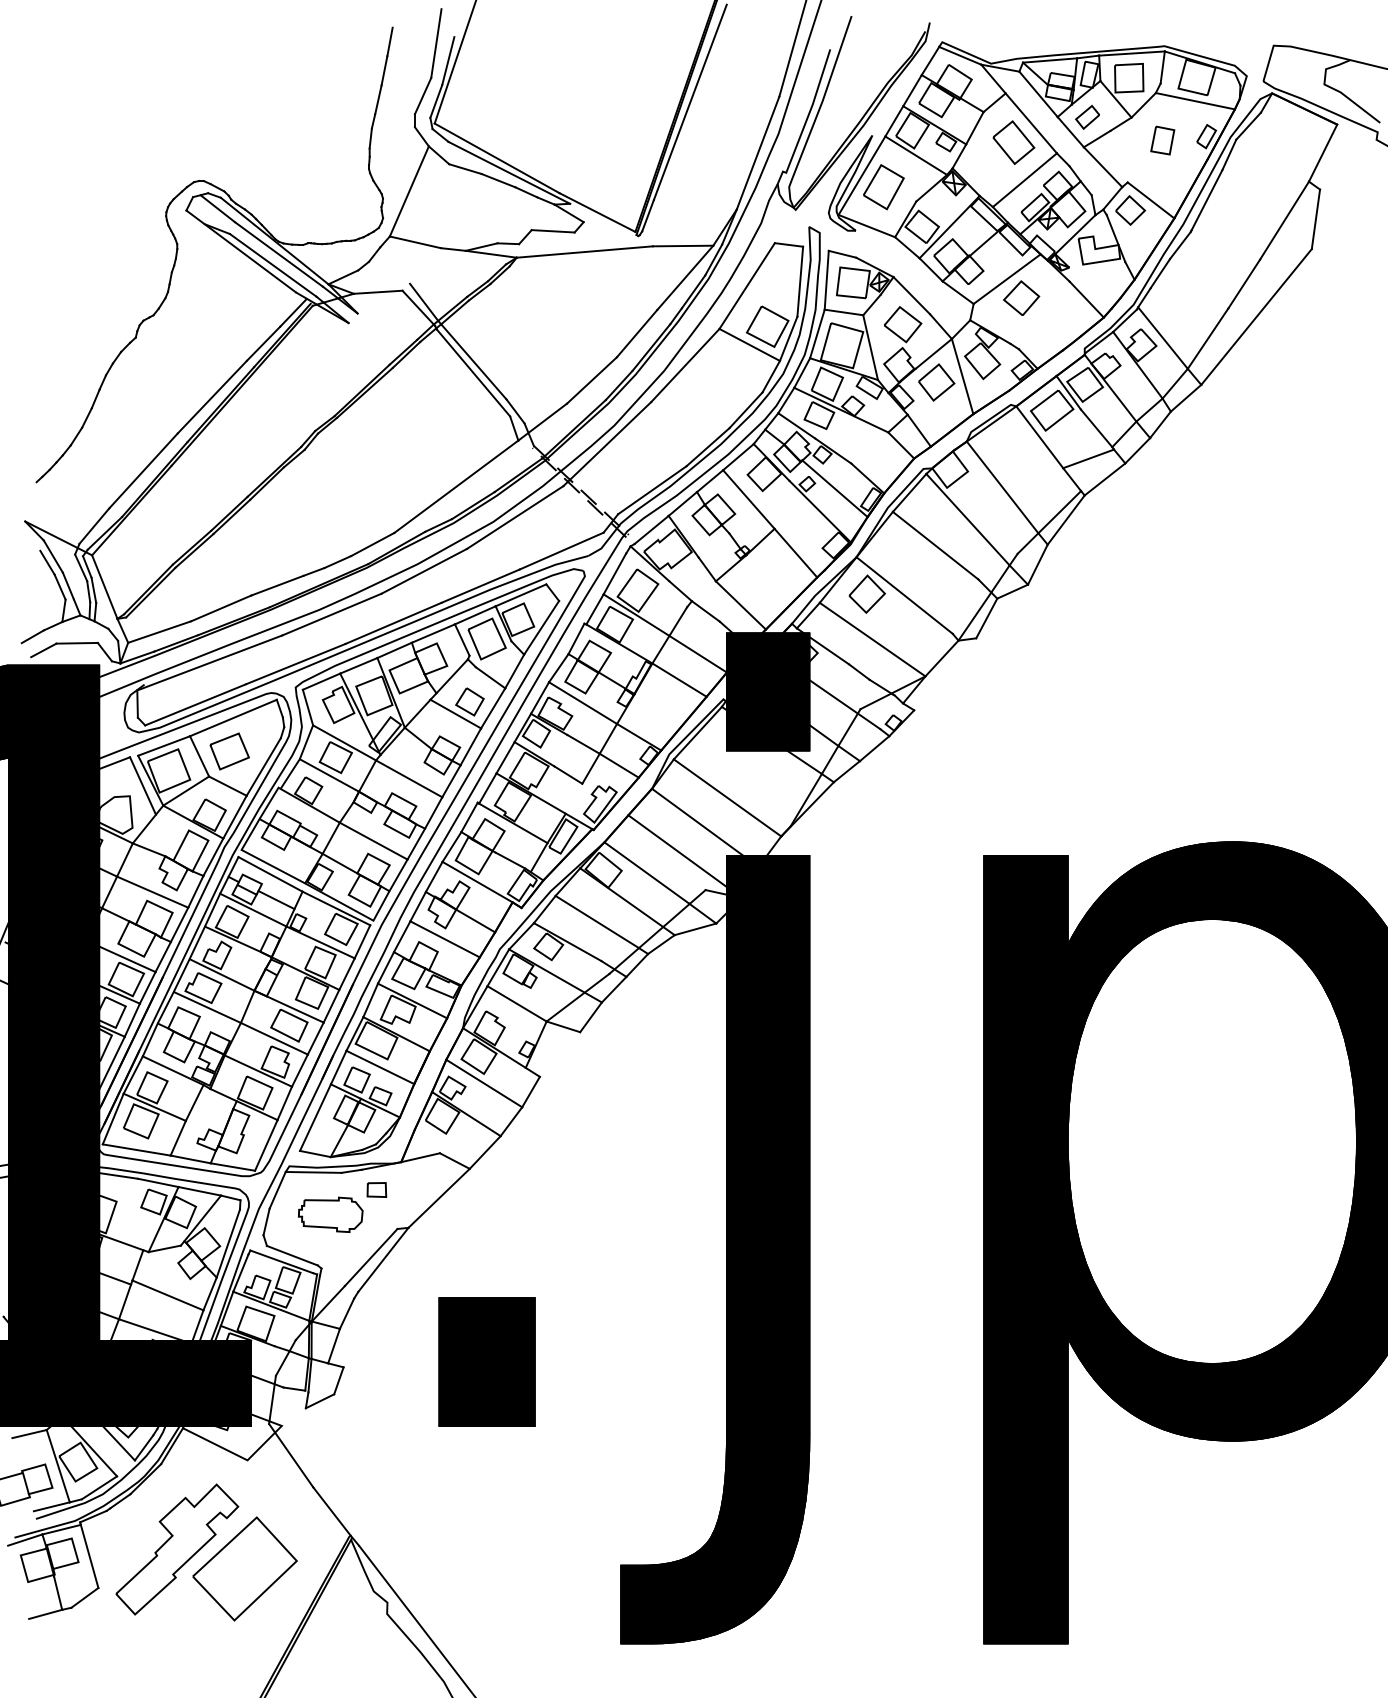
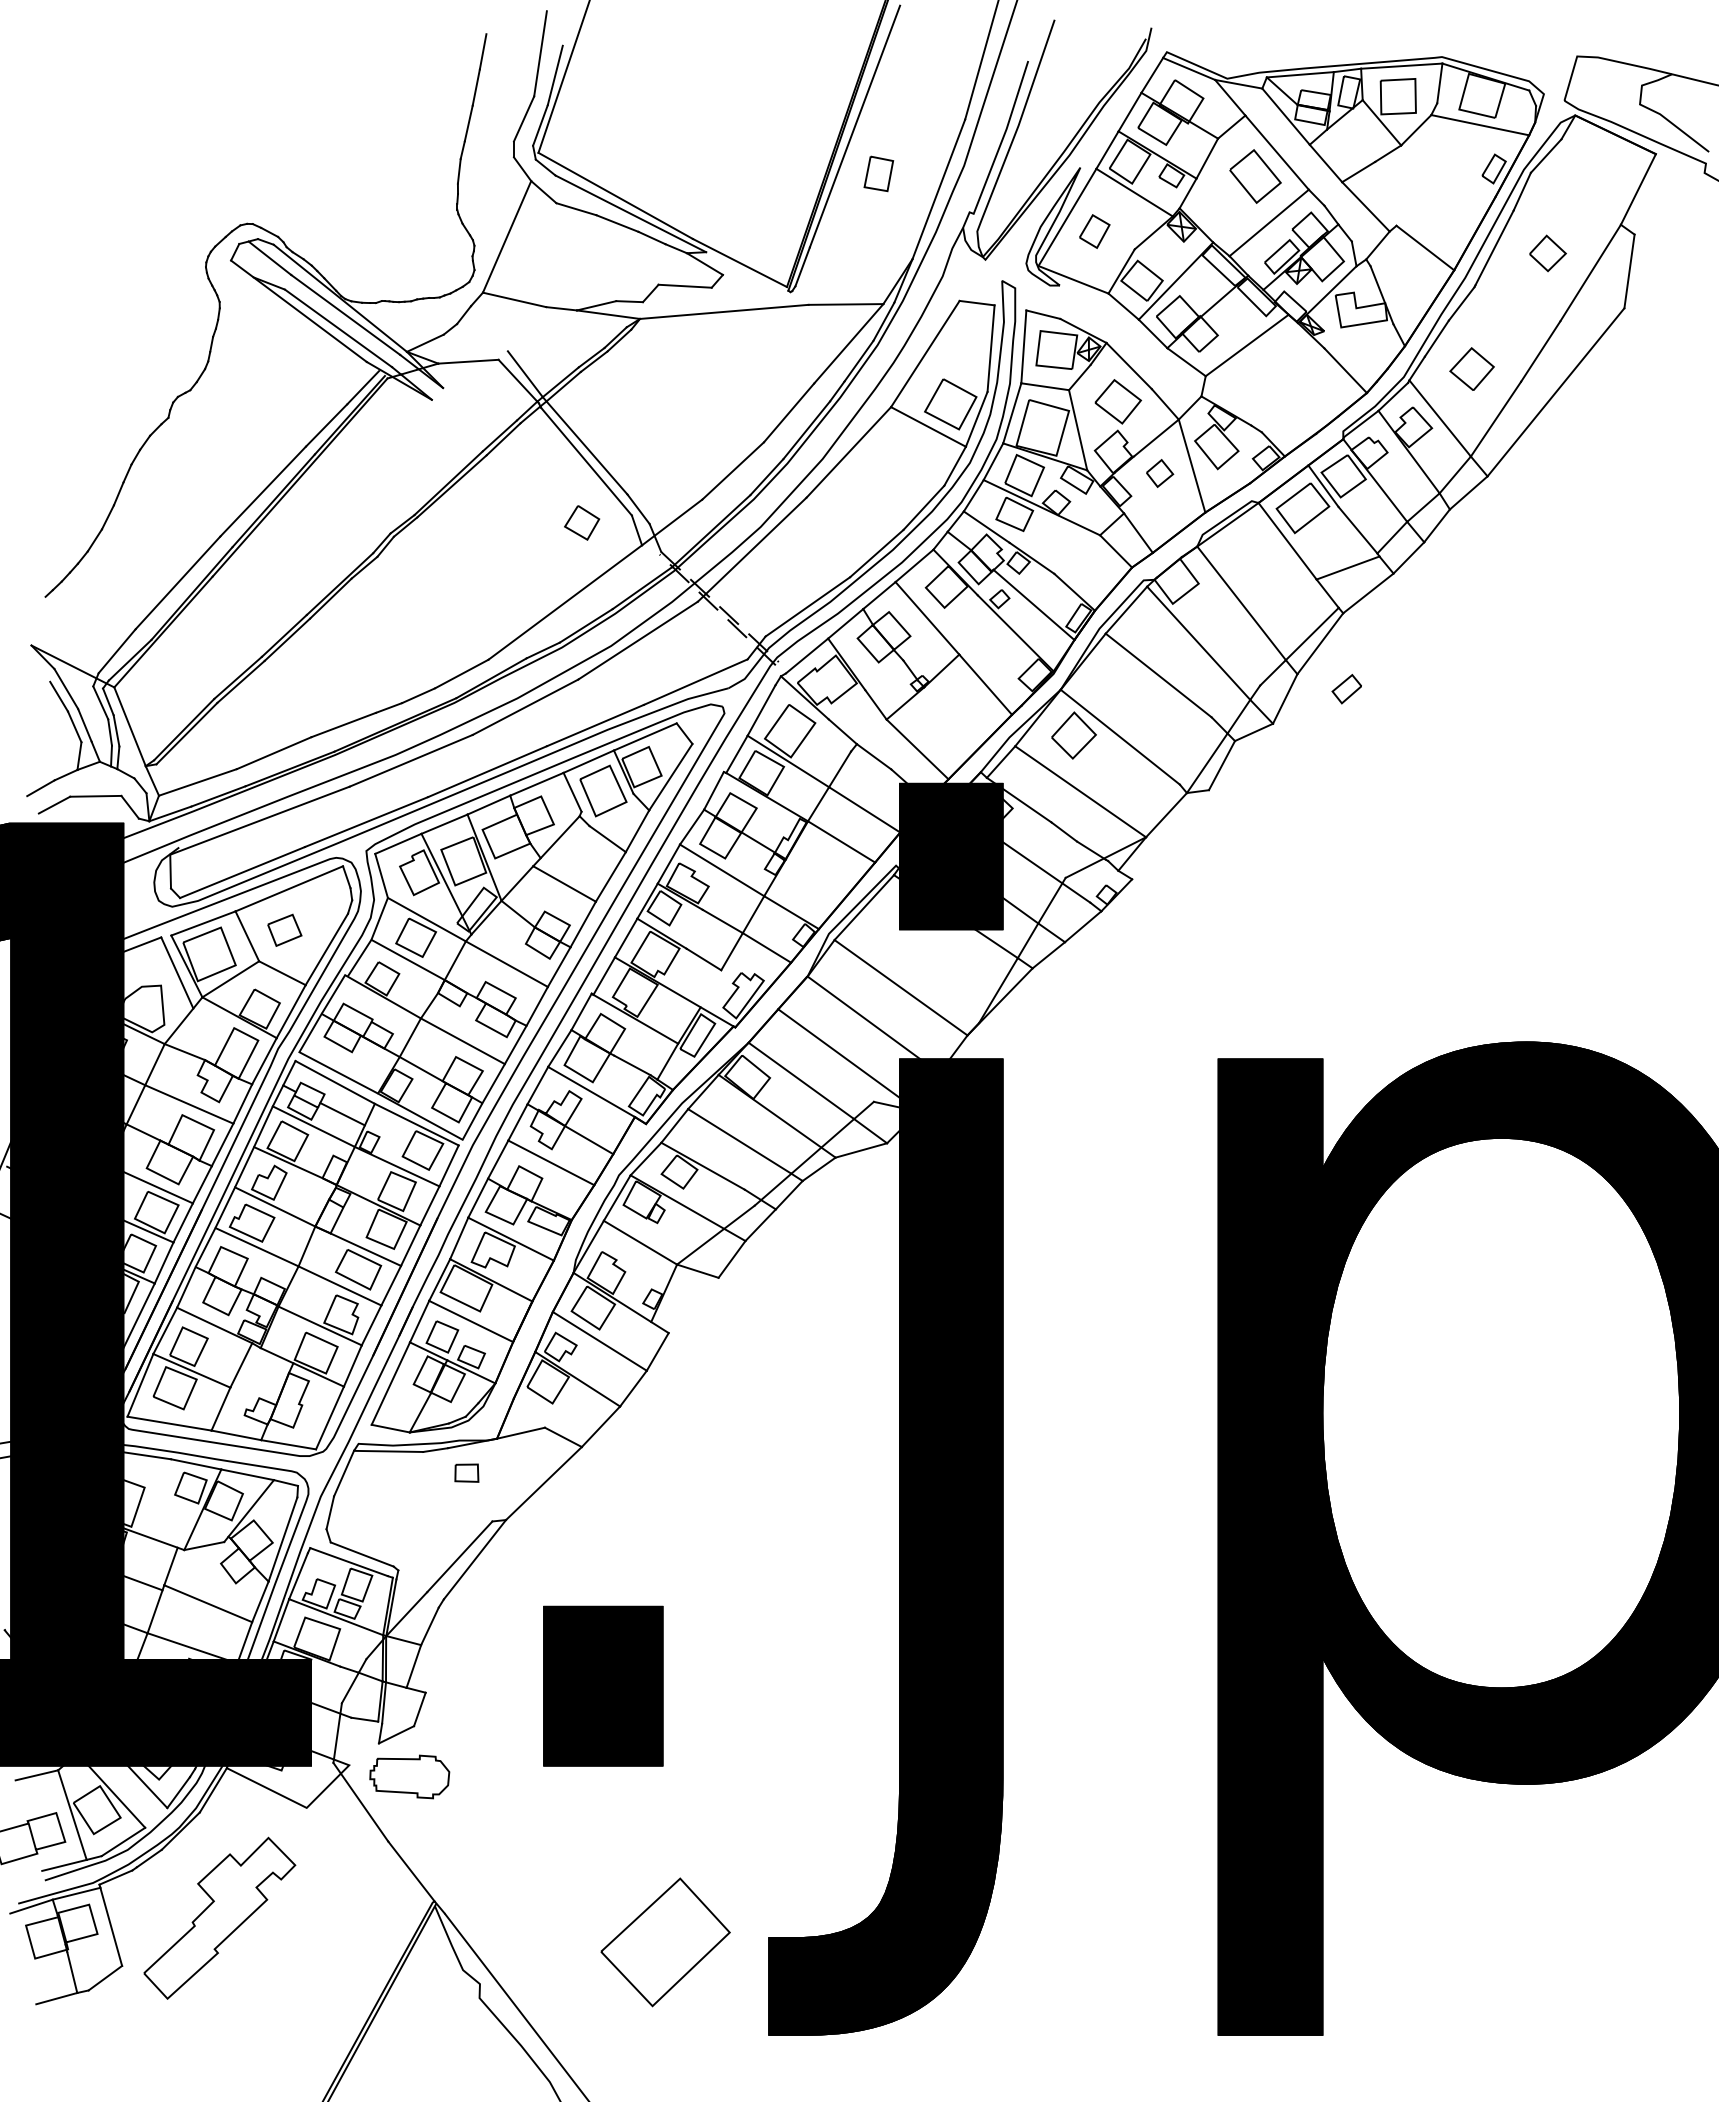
part: (1087, 117) -> (1346, 689), moved
line: (1154, 140) -> (868, 173), moved
part: (883, 187) -> (1094, 231), size x0.6
line: (1123, 204) -> (1539, 245), moved
part: (1021, 297) -> (1471, 368), moved
part: (936, 382) -> (1159, 473), size x0.6
part: (470, 701) -> (582, 522), moved
part: (229, 751) -> (284, 930), size x0.7
part: (330, 1214) -> (409, 1776), moved
part: (244, 1569) -> (665, 1942), moved

